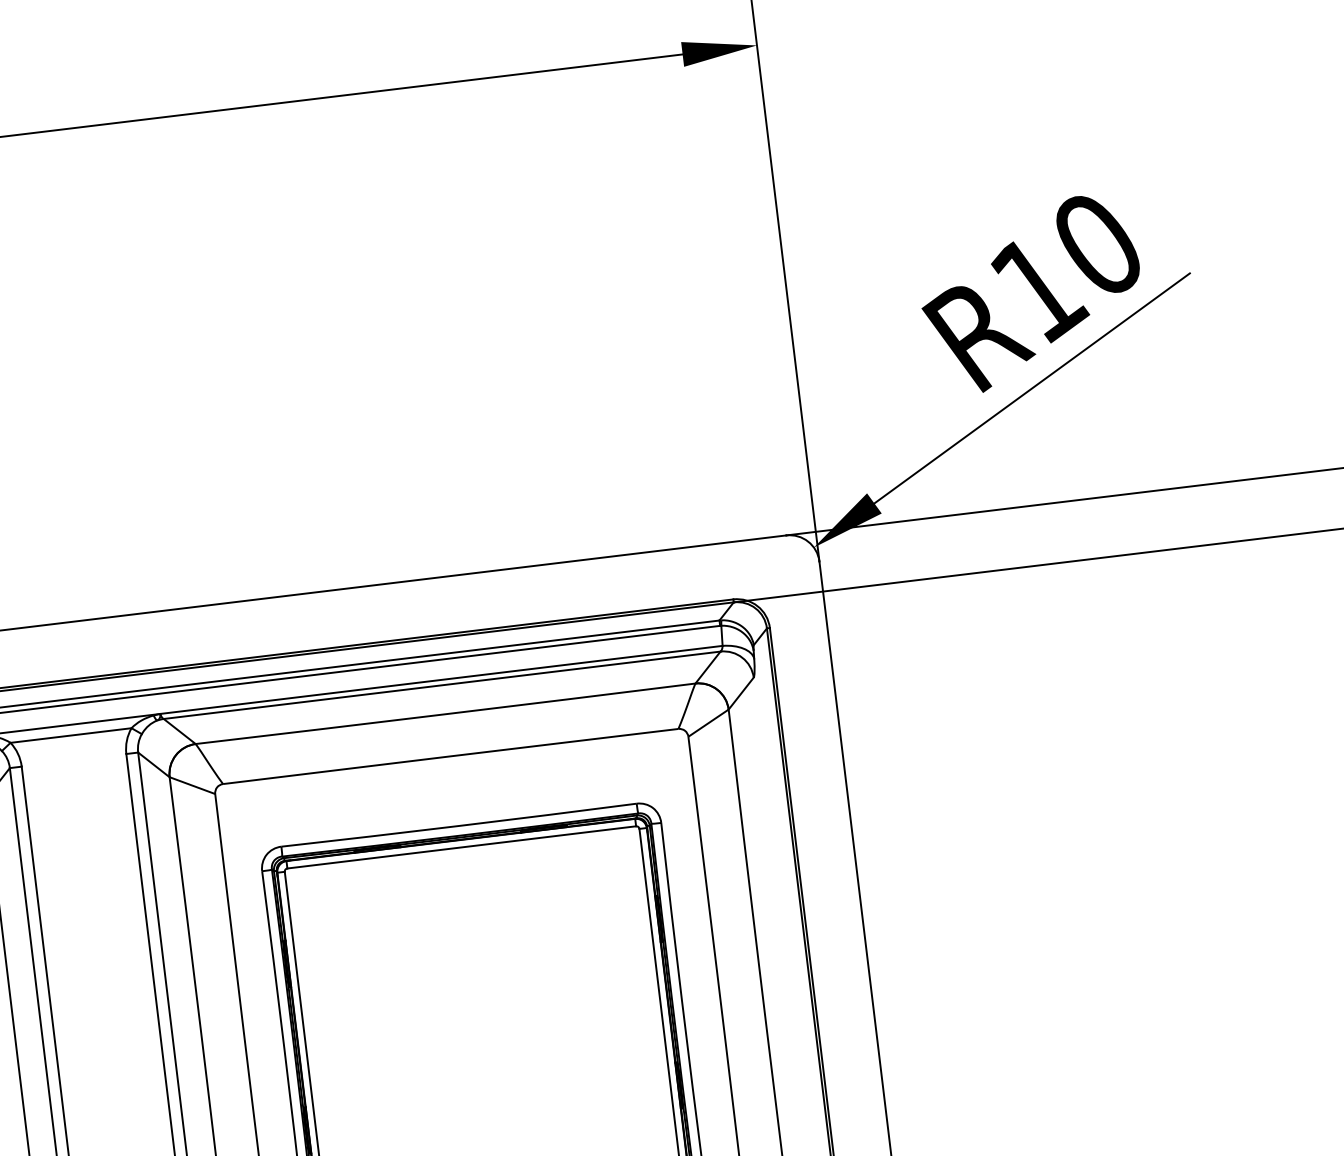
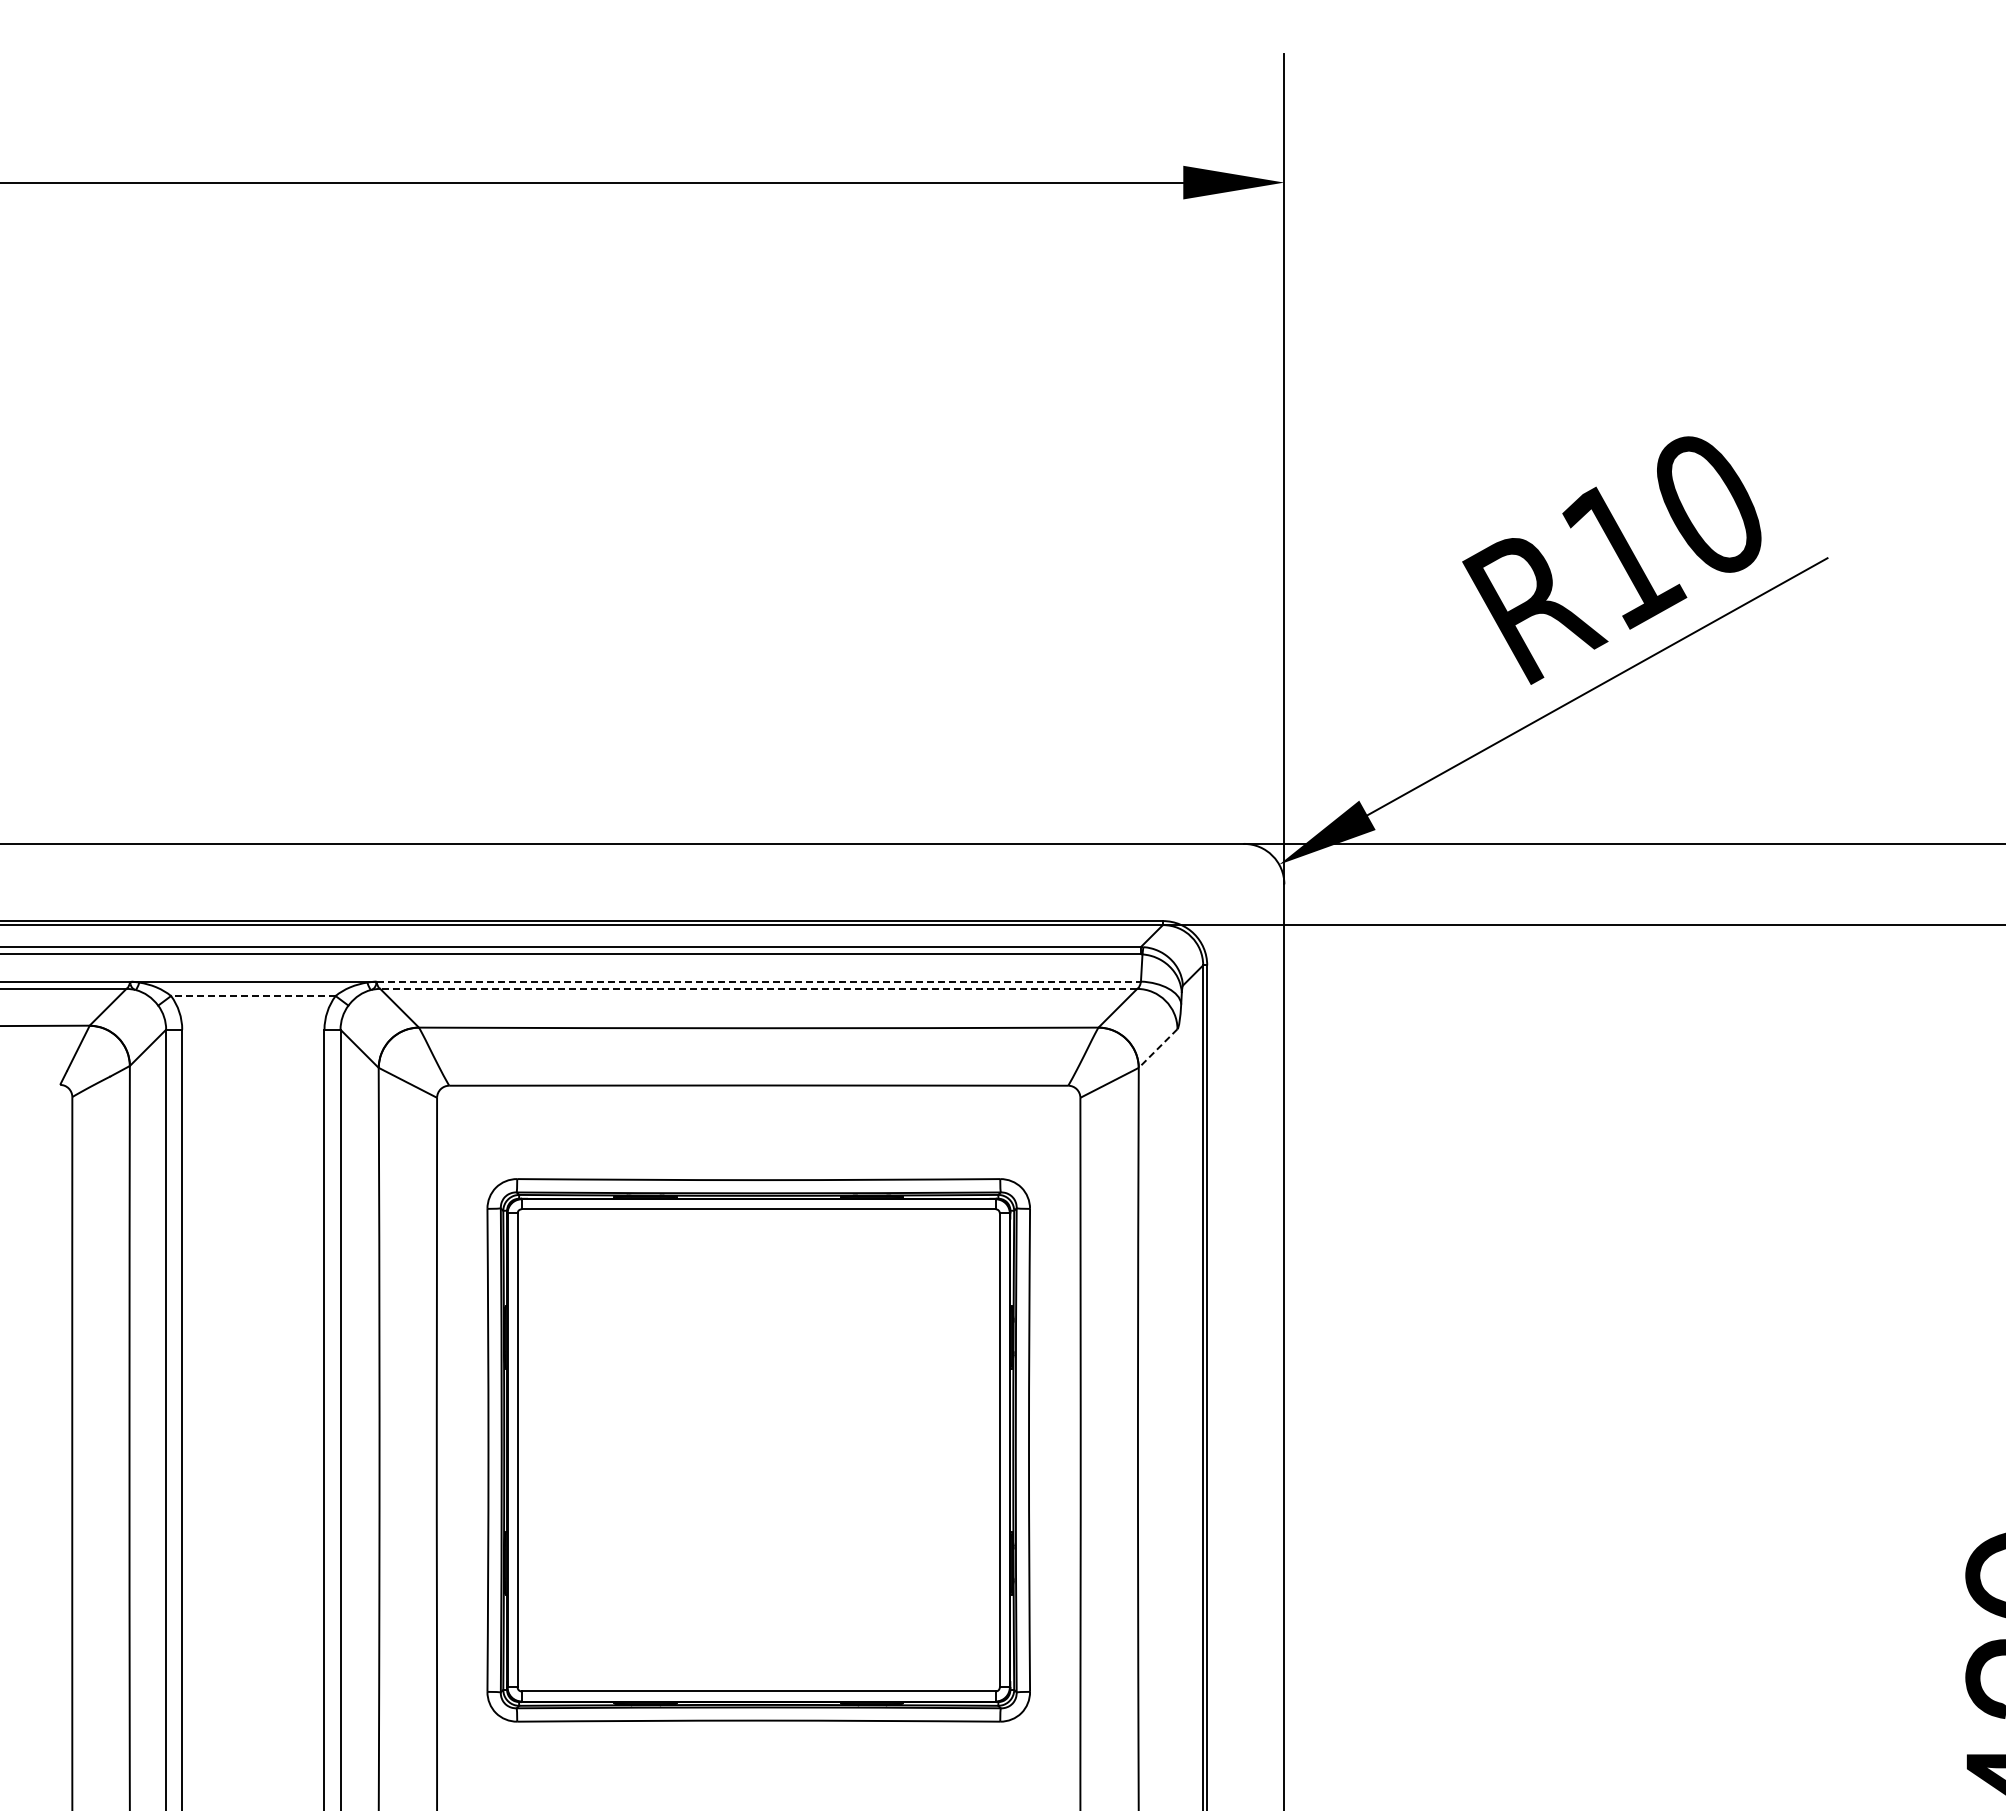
line: (442, 679) -> (759, 981), solid -> dashed
line: (441, 685) -> (758, 988), solid -> dashed
line: (740, 693) -> (1157, 1048), solid -> dashed
line: (70, 735) -> (252, 996), solid -> dashed

